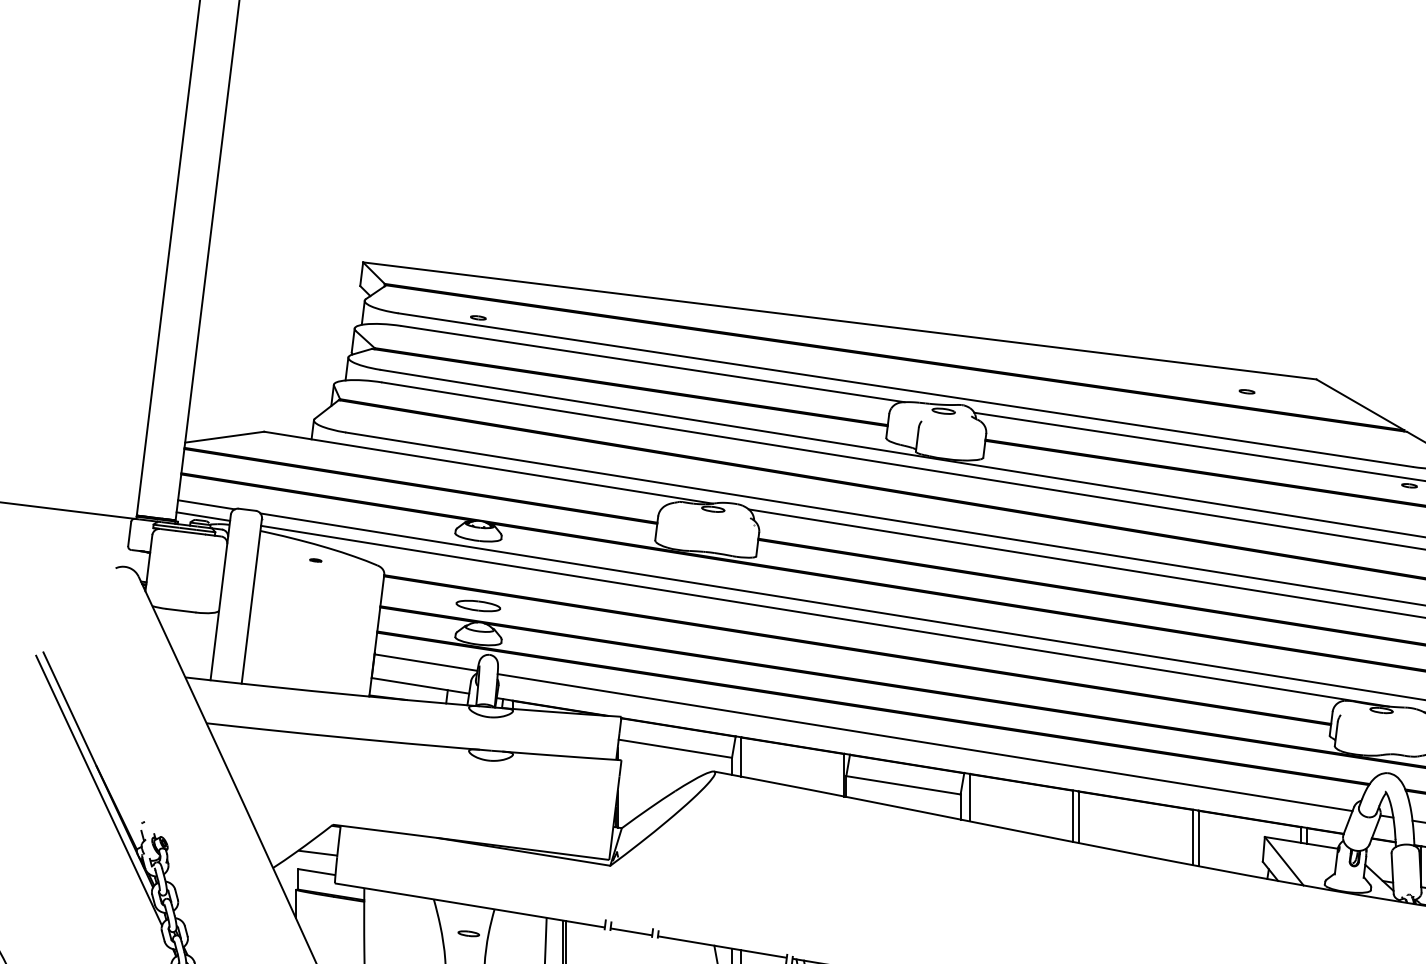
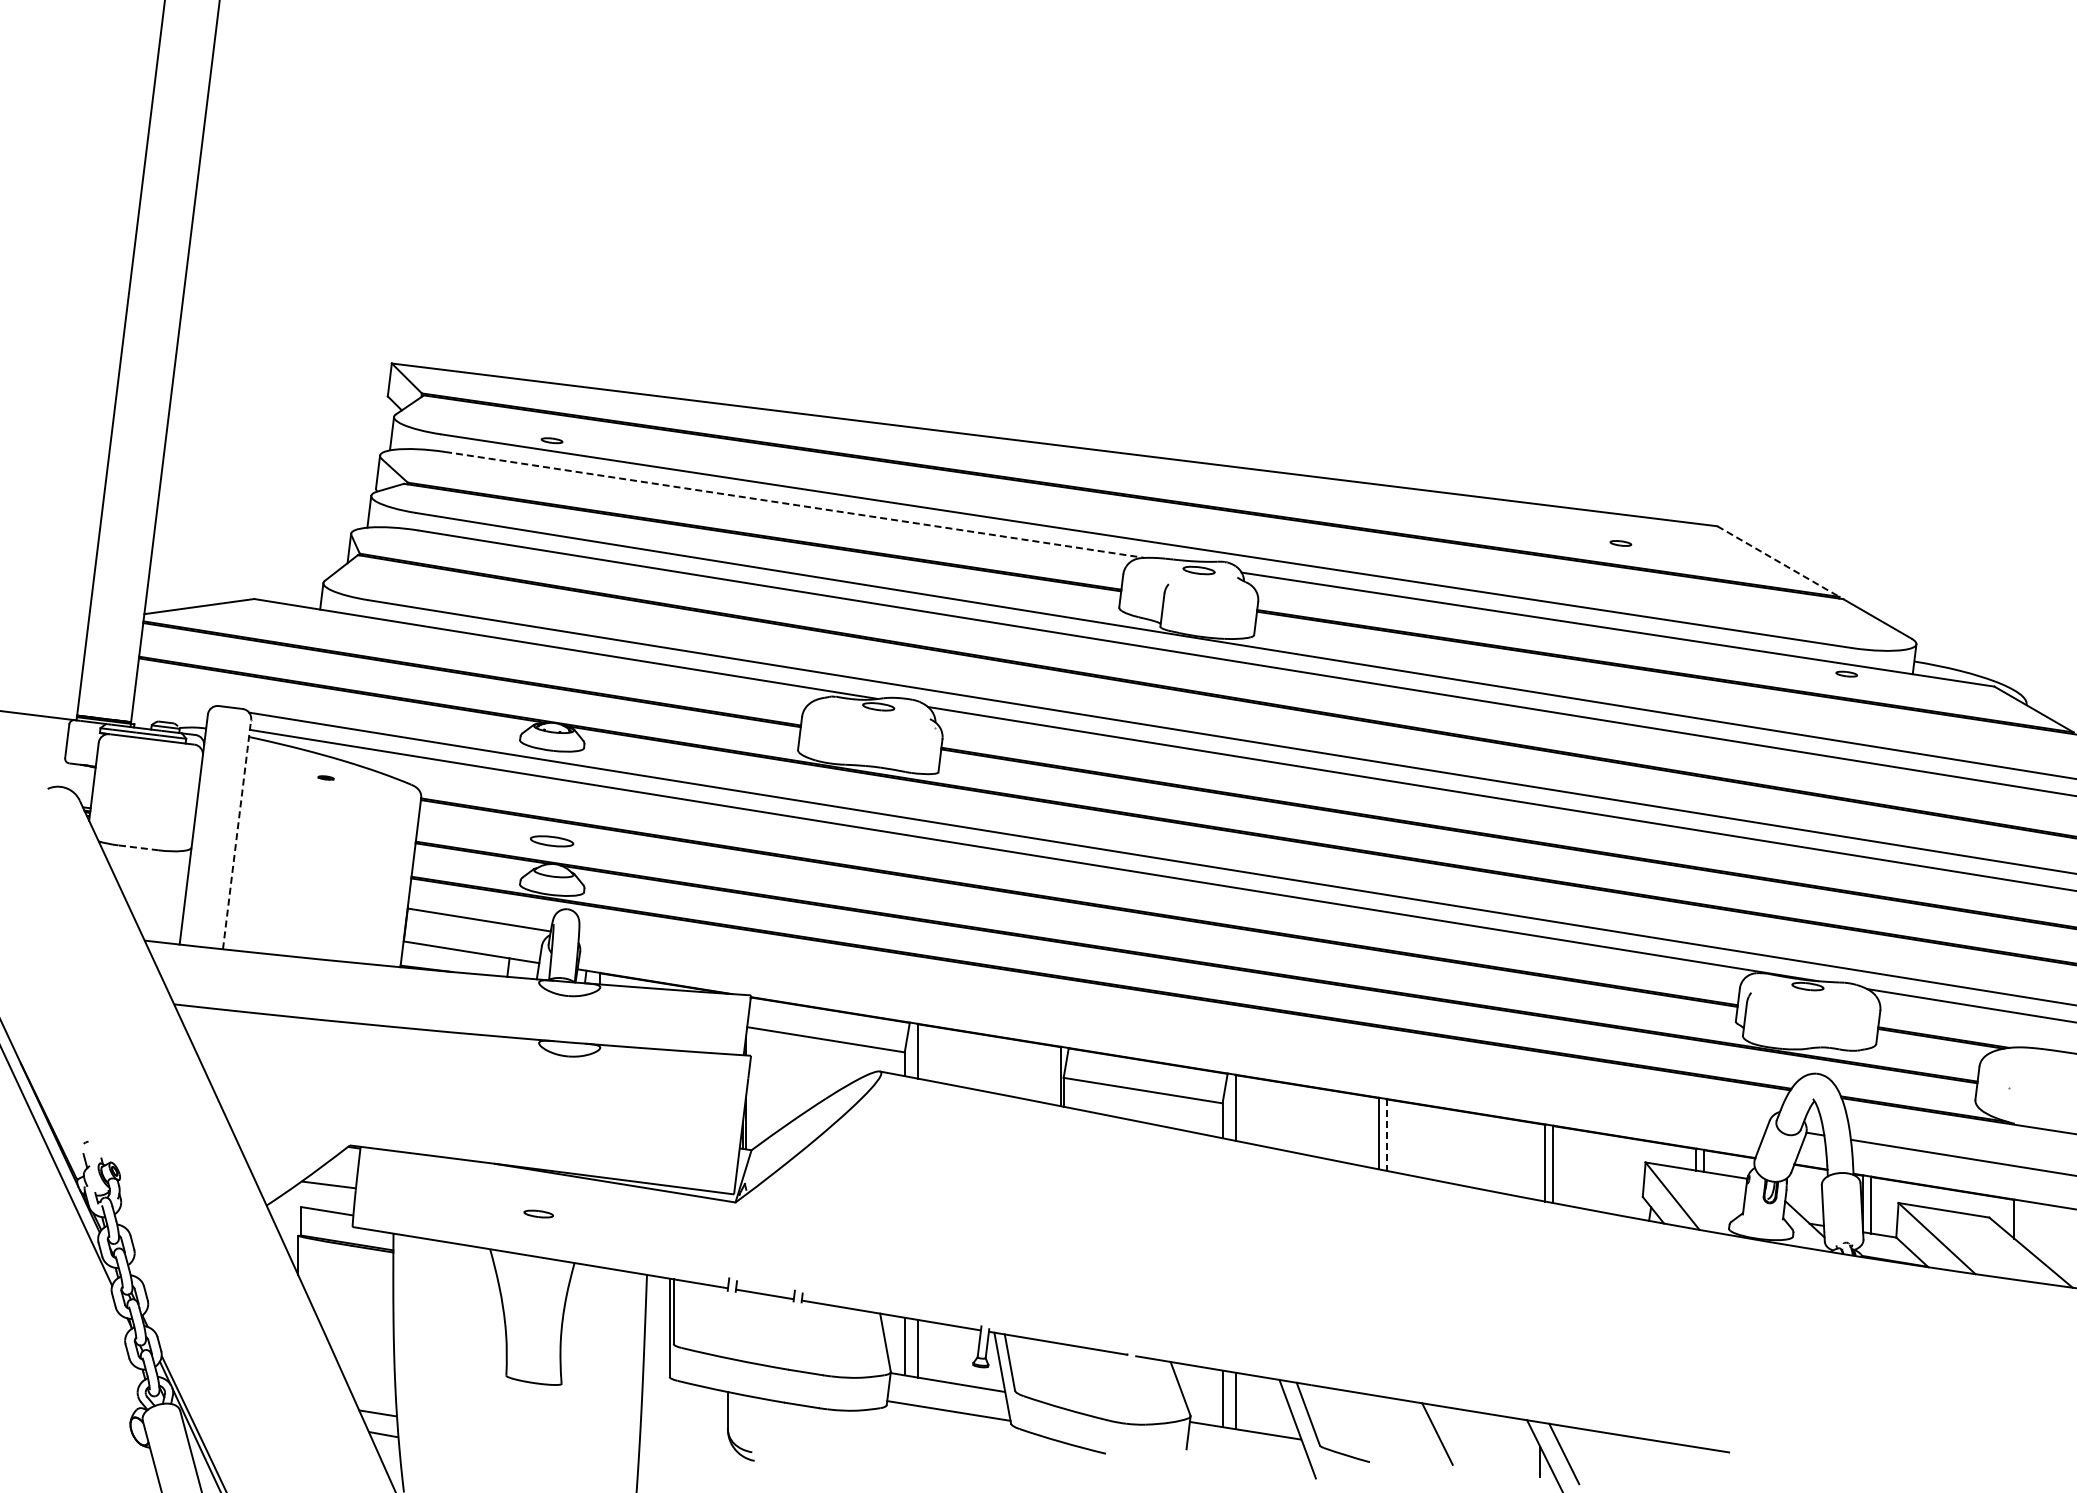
line: (652, 363) -> (794, 504), solid -> dashed
line: (1360, 404) -> (1778, 561), solid -> dashed
line: (206, 504) -> (173, 700), removed
line: (203, 516) -> (169, 716), removed
line: (252, 601) -> (237, 834), solid -> dashed
part: (477, 606) -> (551, 841), size x0.7
line: (180, 610) -> (138, 847), solid -> dashed
line: (924, 742) -> (1172, 1030), removed
line: (1078, 817) -> (1386, 1135), solid -> dashed
part: (468, 933) -> (538, 1213), moved

